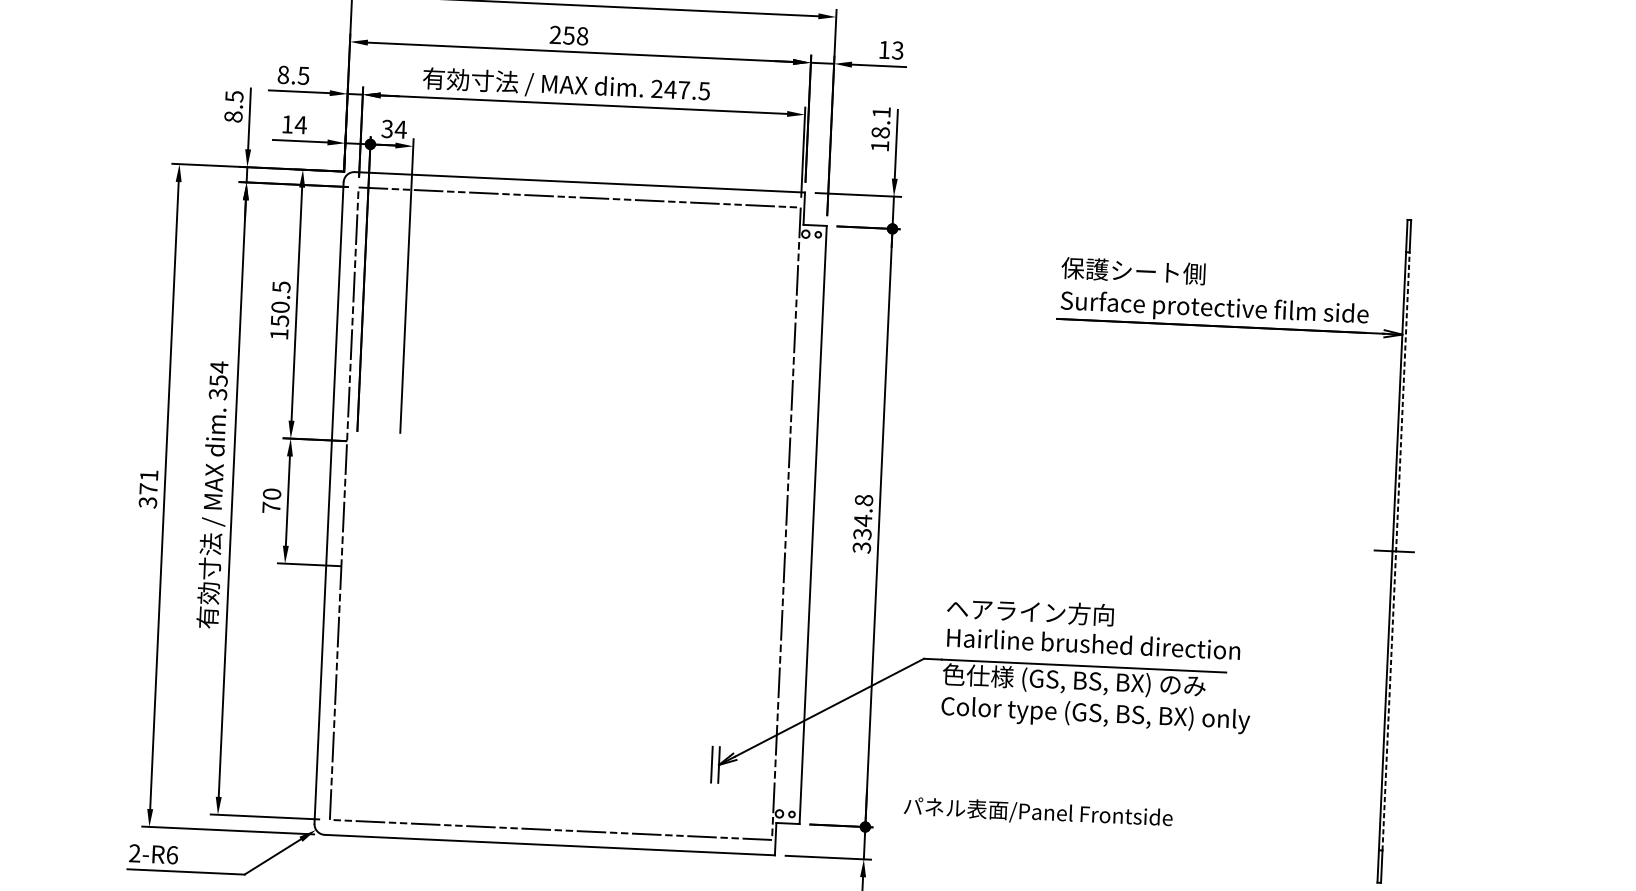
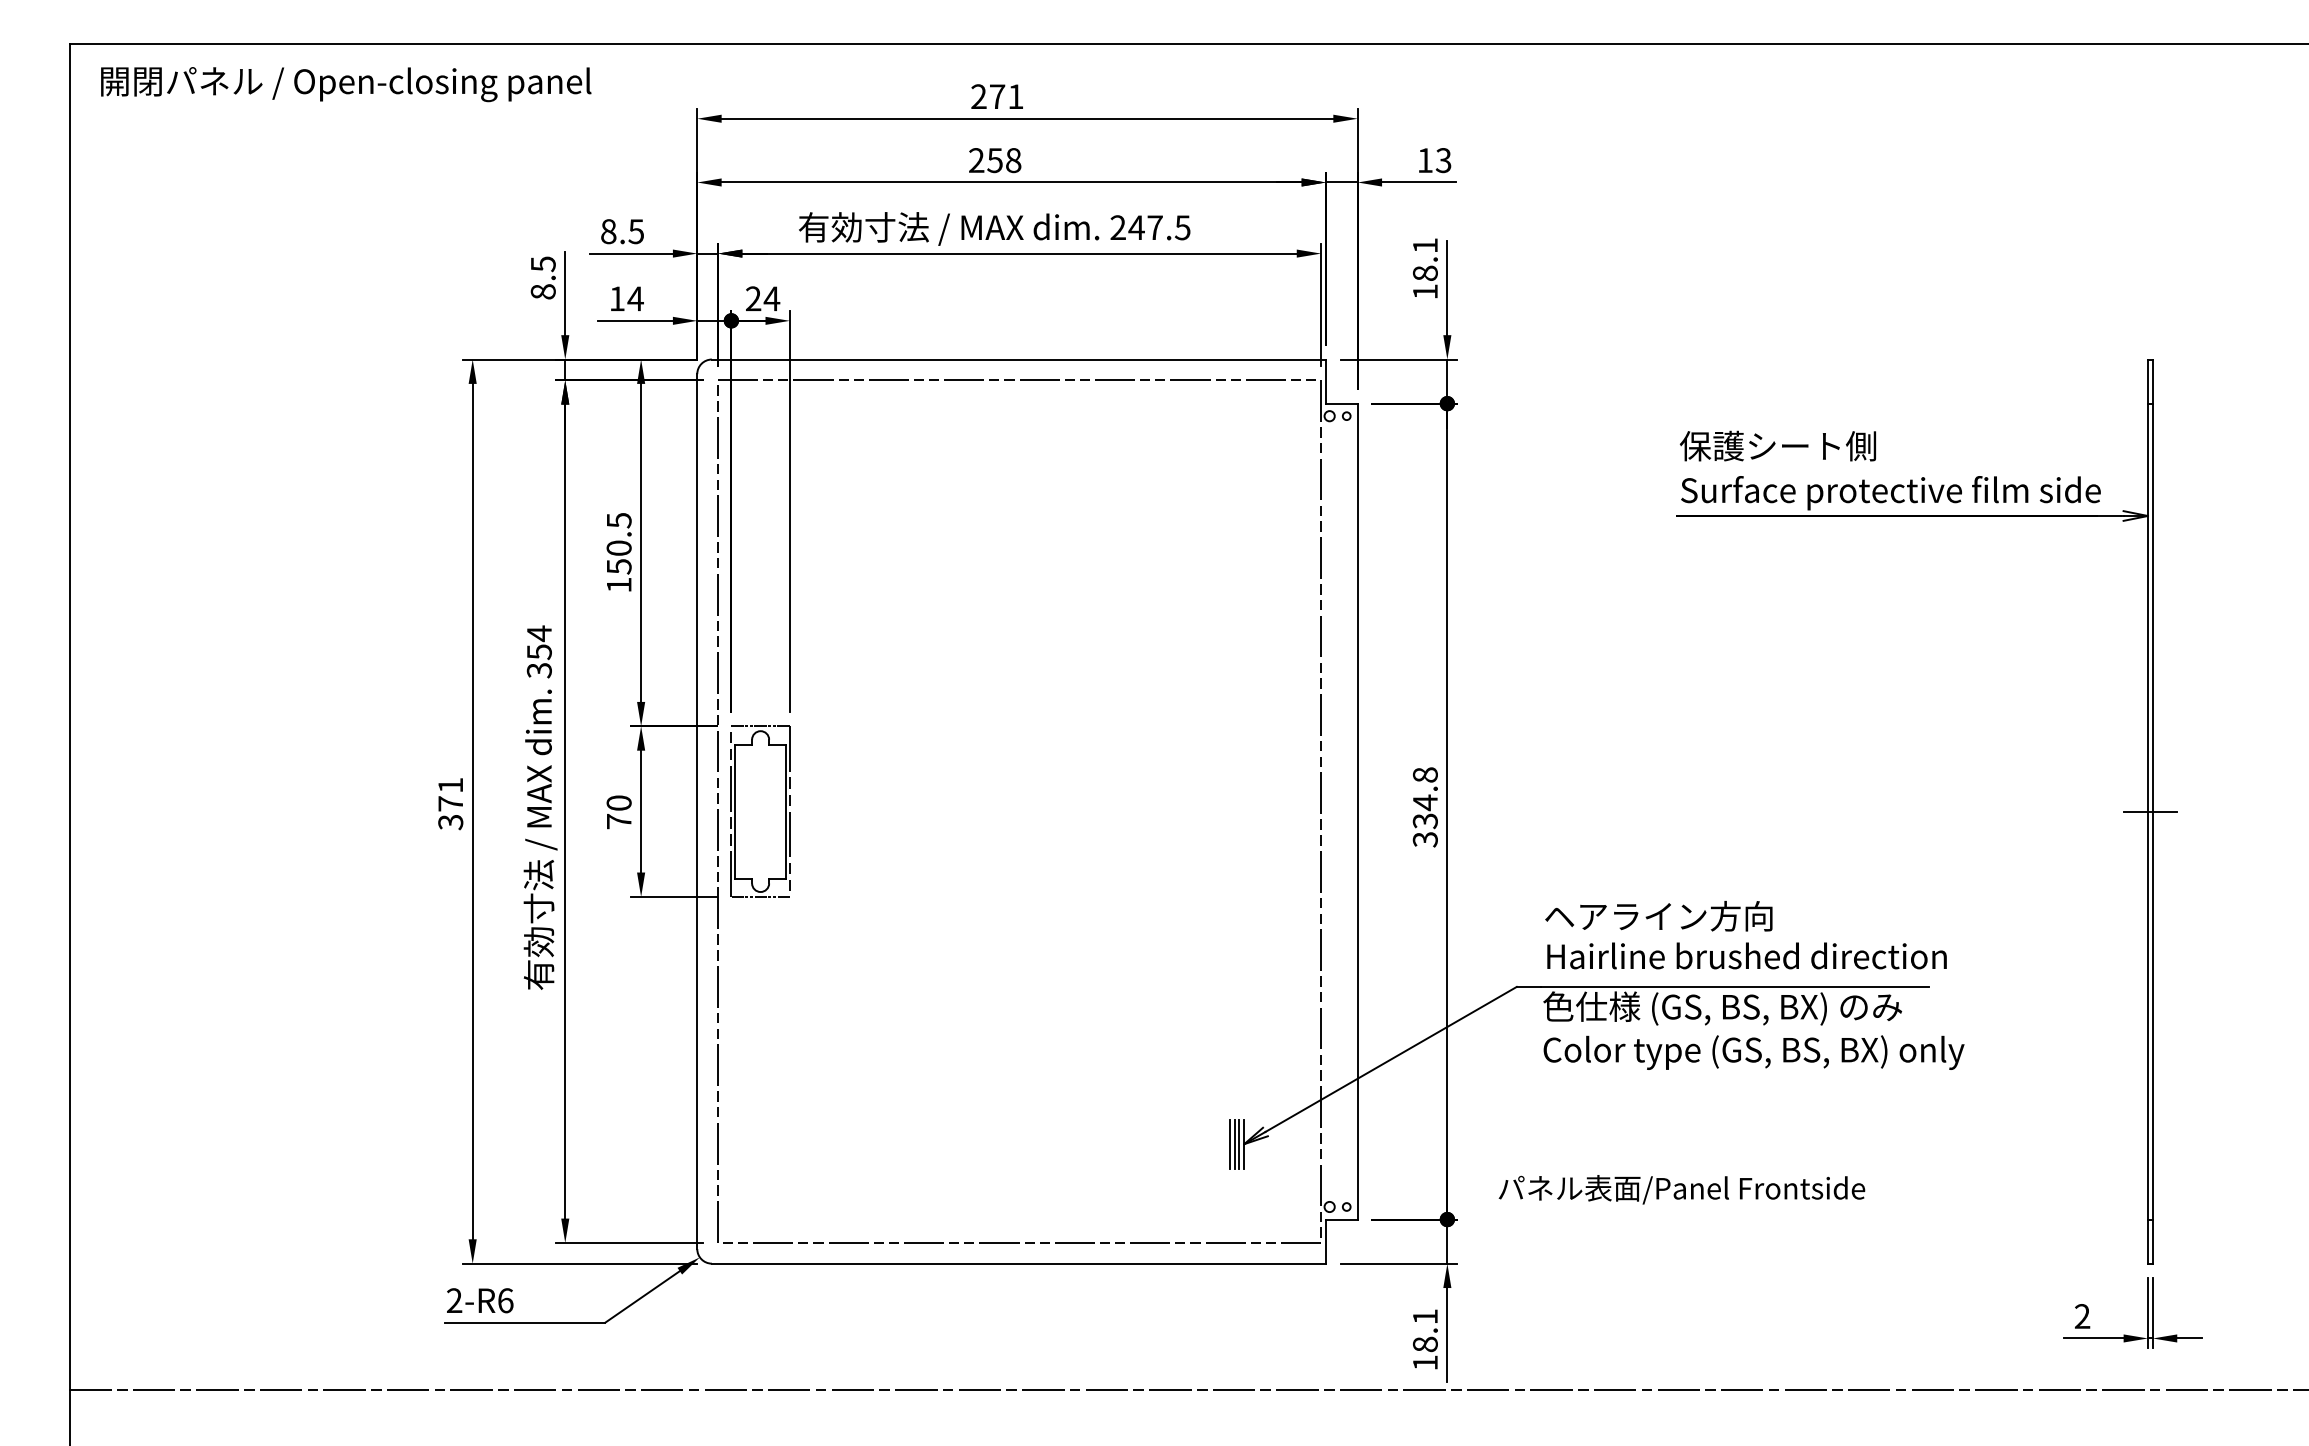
text: (387, 128) -> (753, 298), 34 -> 24
part: (375, 505) -> (760, 811), added
line: (1395, 551) -> (2152, 811), dashed -> solid
line: (708, 764) -> (1229, 1143), added
line: (715, 764) -> (1239, 1143), added

